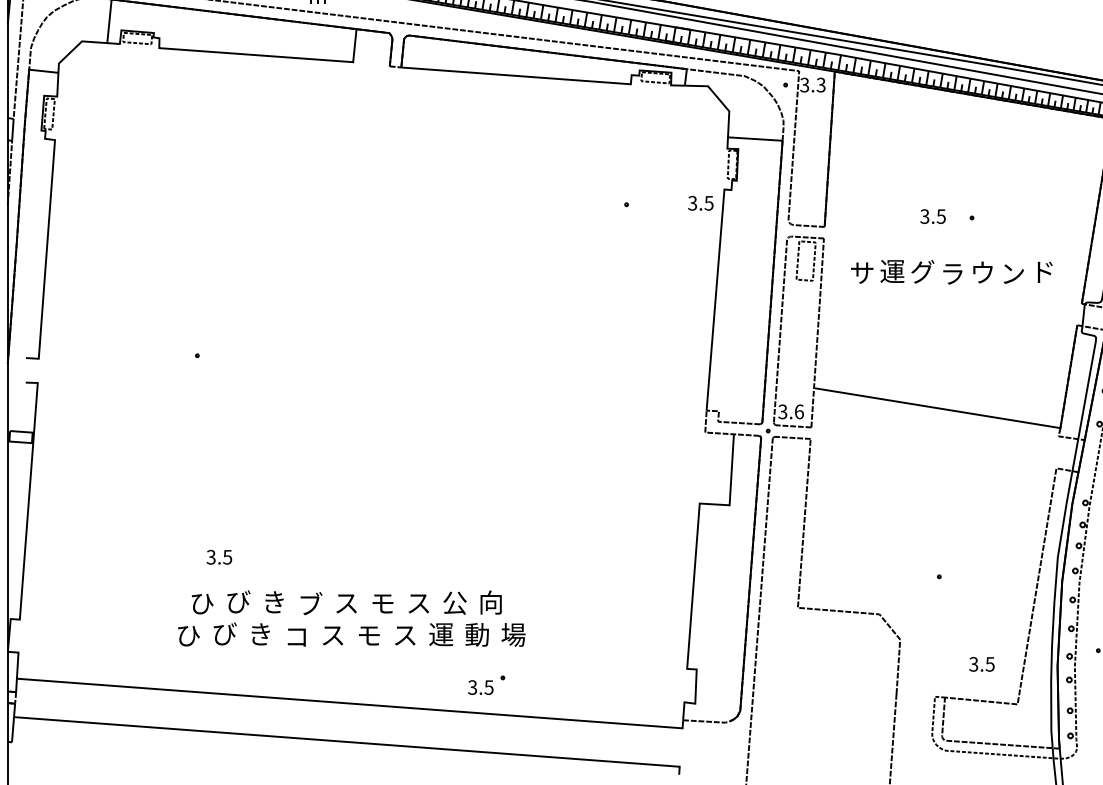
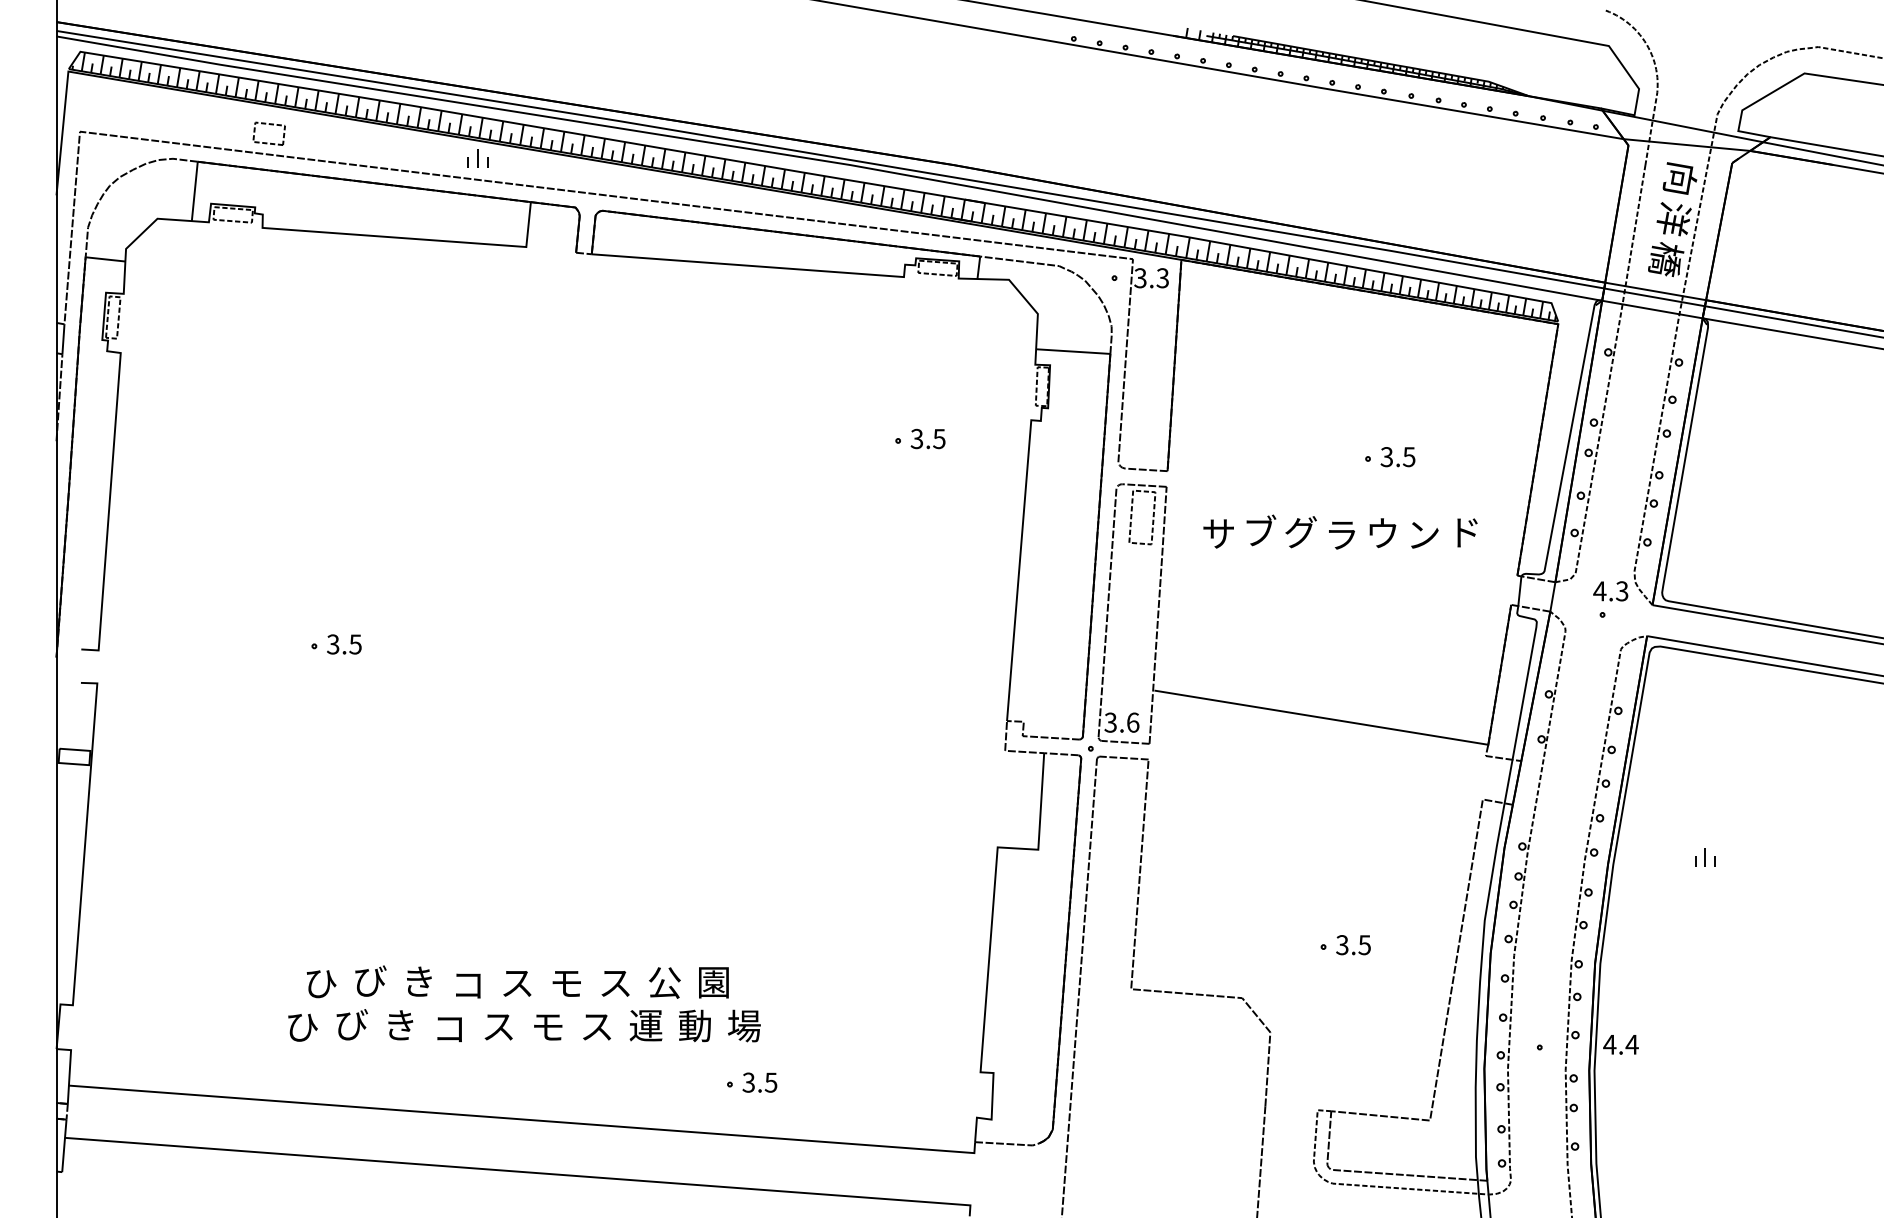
text: (700, 202) -> (927, 438), moved
text: (932, 216) -> (1397, 457), moved
text: (892, 270) -> (1259, 530), 運 -> ブ
text: (219, 557) -> (344, 644), moved
text: (490, 602) -> (713, 981), 向 -> 園
text: (311, 603) -> (469, 983), ブ -> コ
text: (981, 664) -> (1353, 945), moved
text: (480, 687) -> (759, 1082), moved

